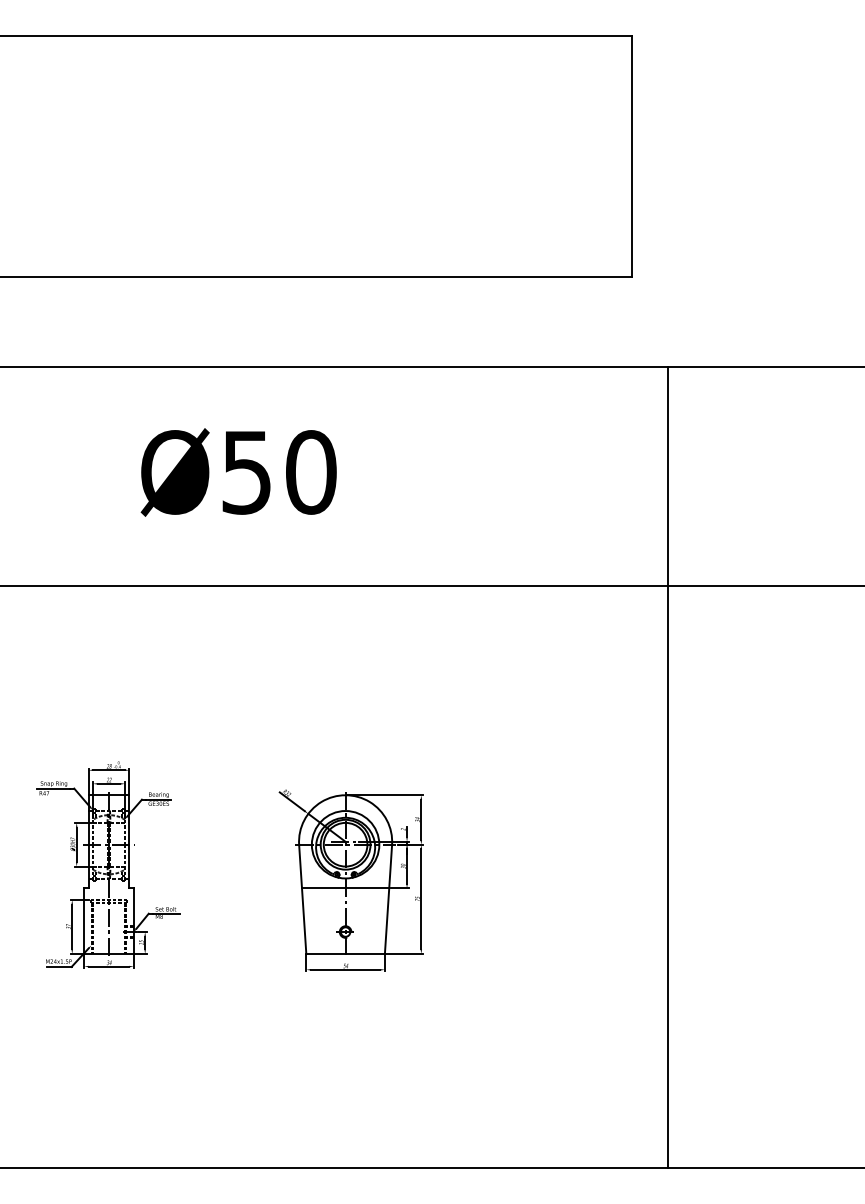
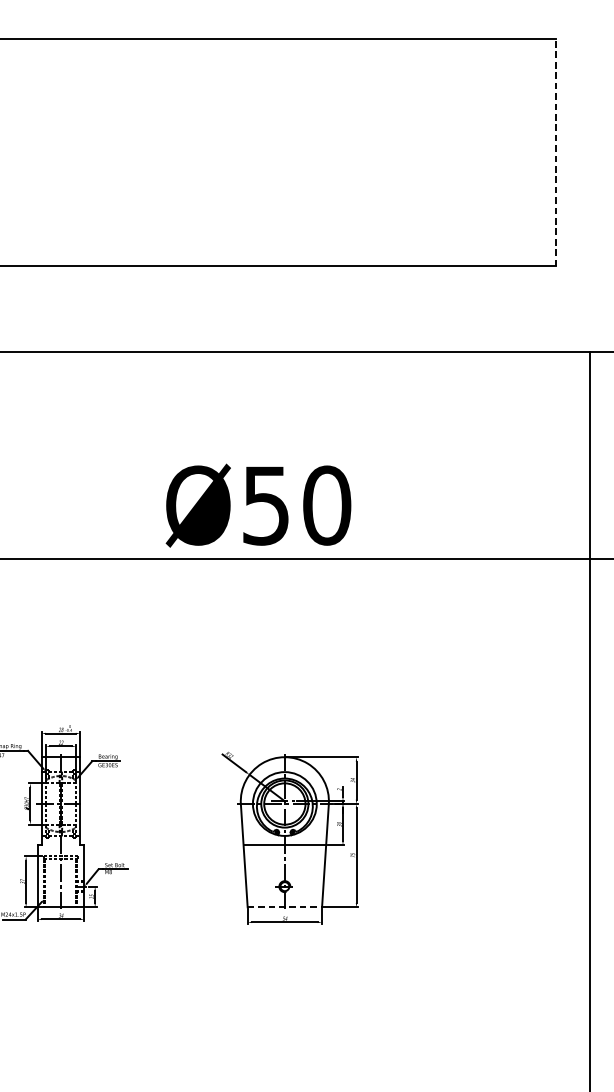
line: (632, 155) -> (556, 151), solid -> dashed
text: (238, 472) -> (258, 505), moved
line: (346, 953) -> (285, 906), solid -> dashed

